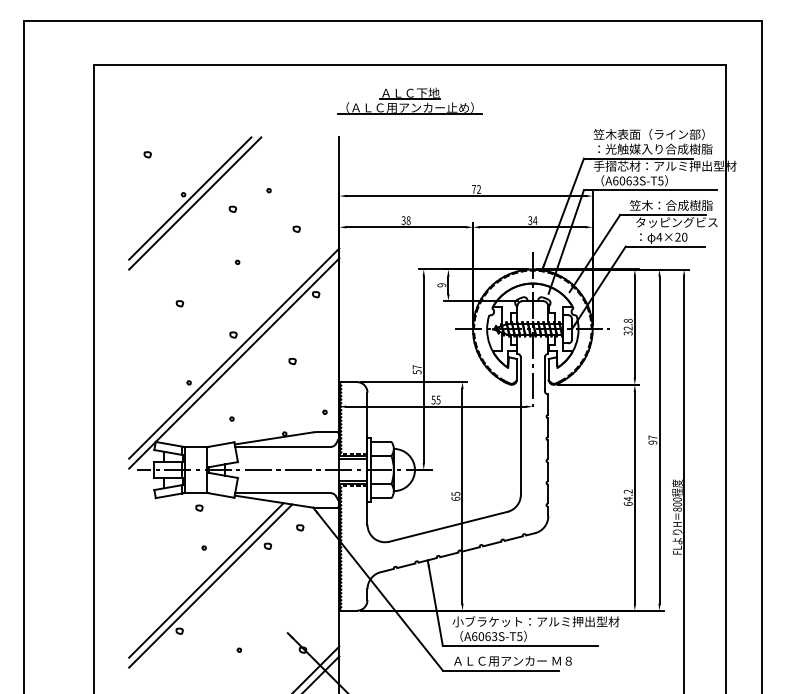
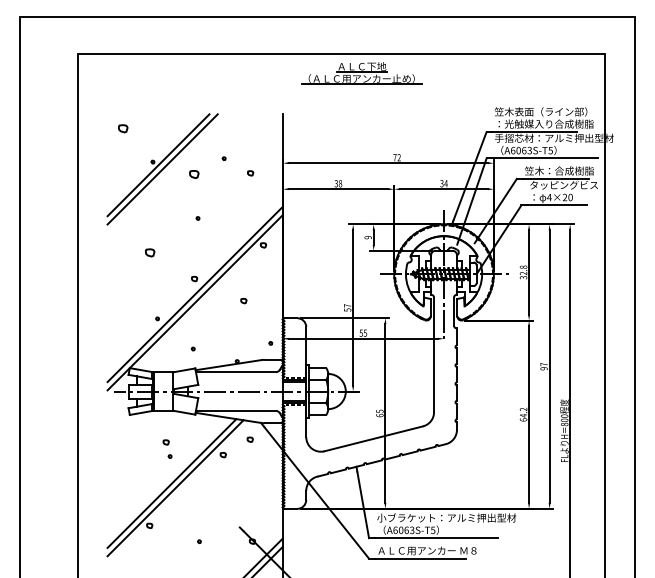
part: (409, 100) -> (361, 72), moved
part: (147, 154) -> (122, 128), size x1.6
part: (232, 208) -> (193, 173), size x1.6
part: (296, 228) -> (250, 172), moved
part: (179, 303) -> (149, 252), size x1.6
part: (199, 507) -> (166, 441), moved

